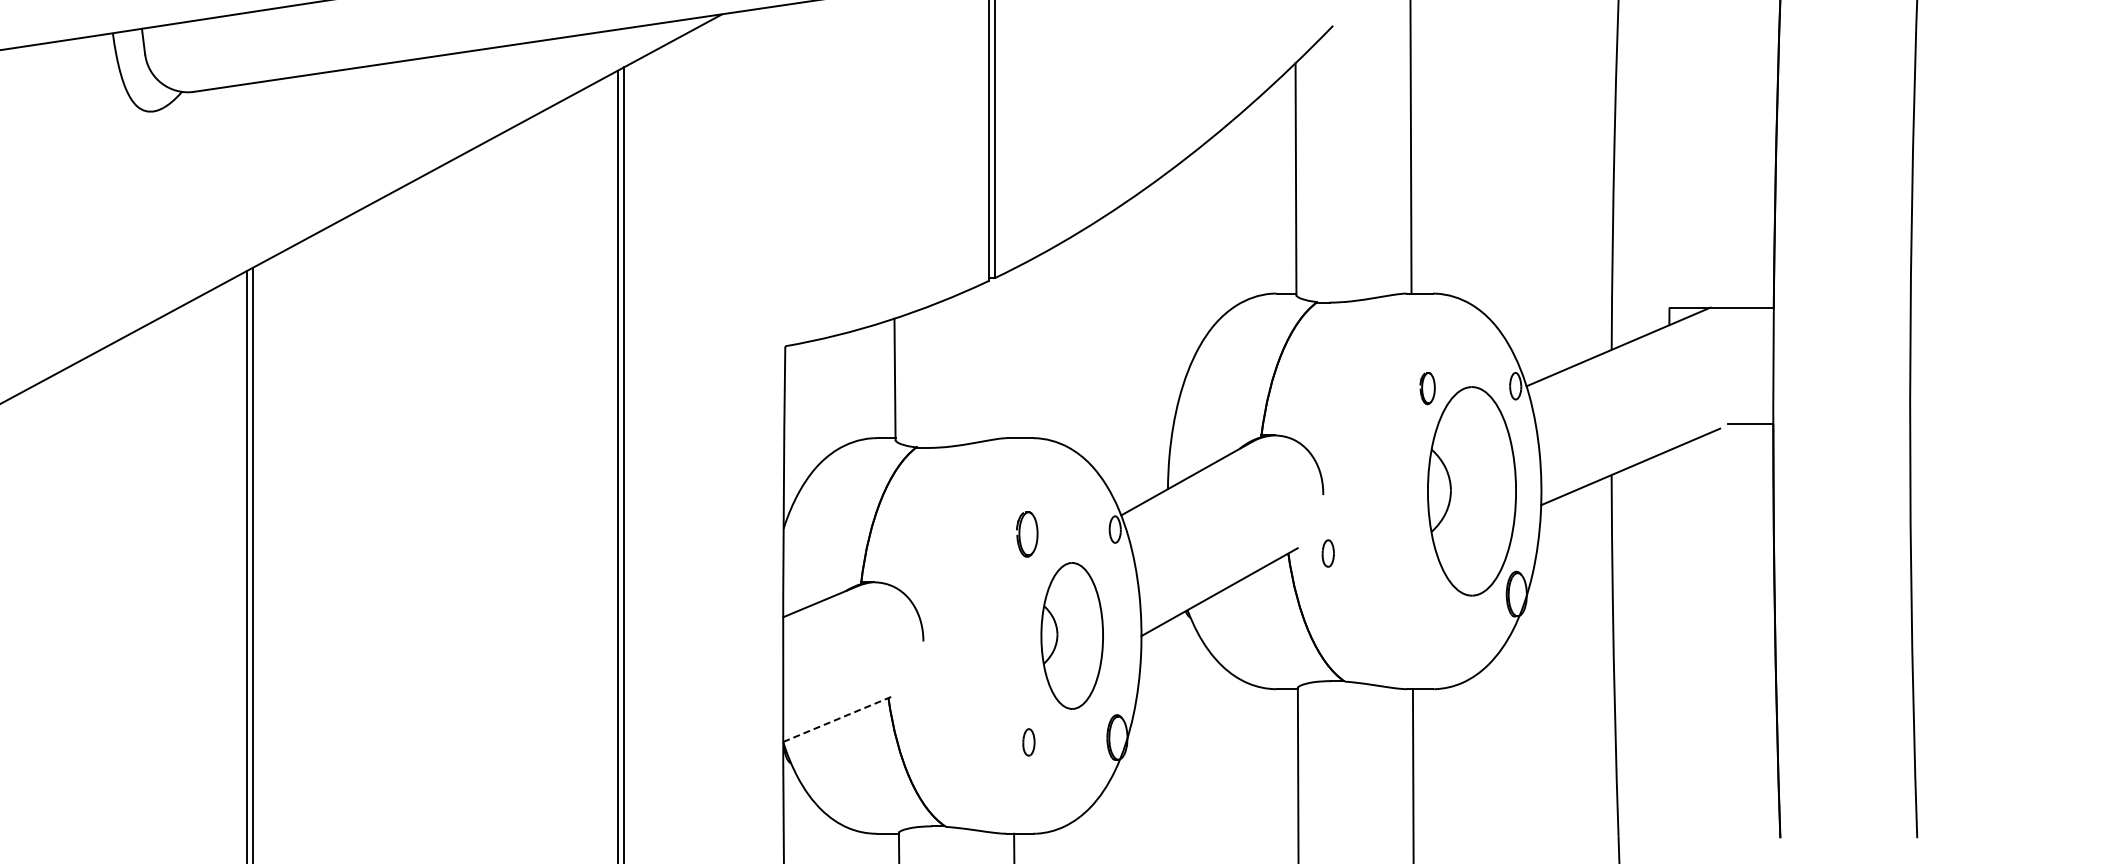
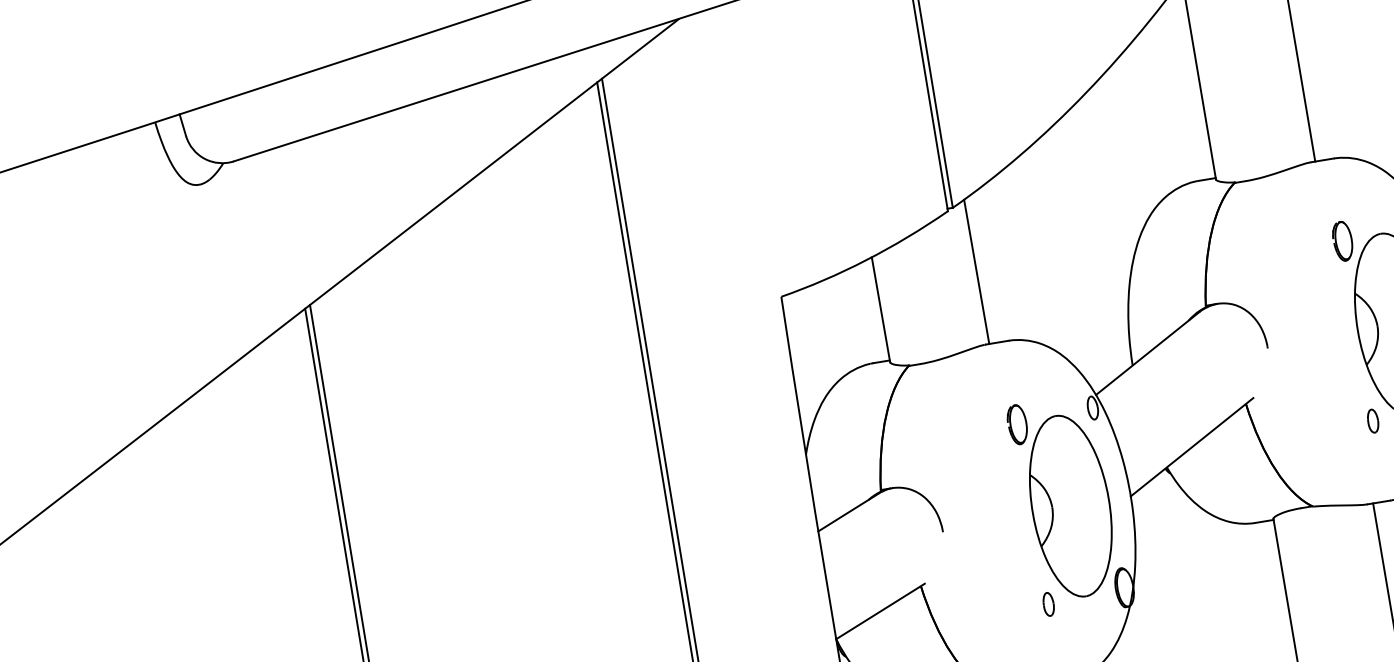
line: (1009, 354) -> (976, 271), added
part: (1427, 388) -> (1342, 241), size x1.43
part: (1327, 553) -> (1372, 421), moved
part: (1072, 635) -> (1071, 505), size x1.43
line: (838, 719) -> (880, 611), dashed -> solid

